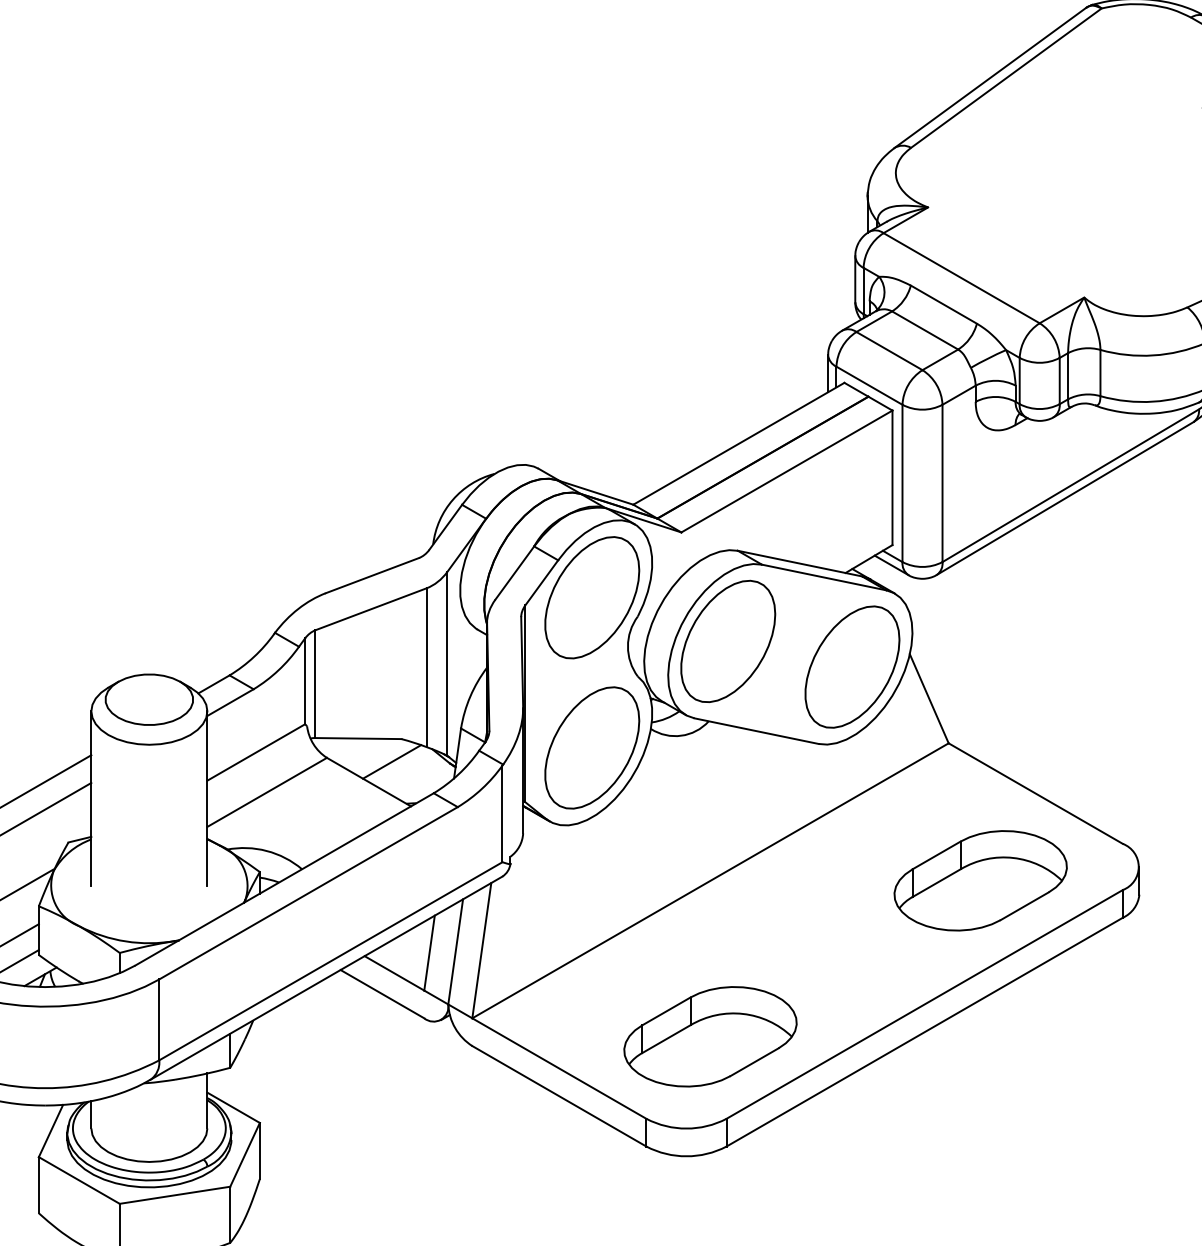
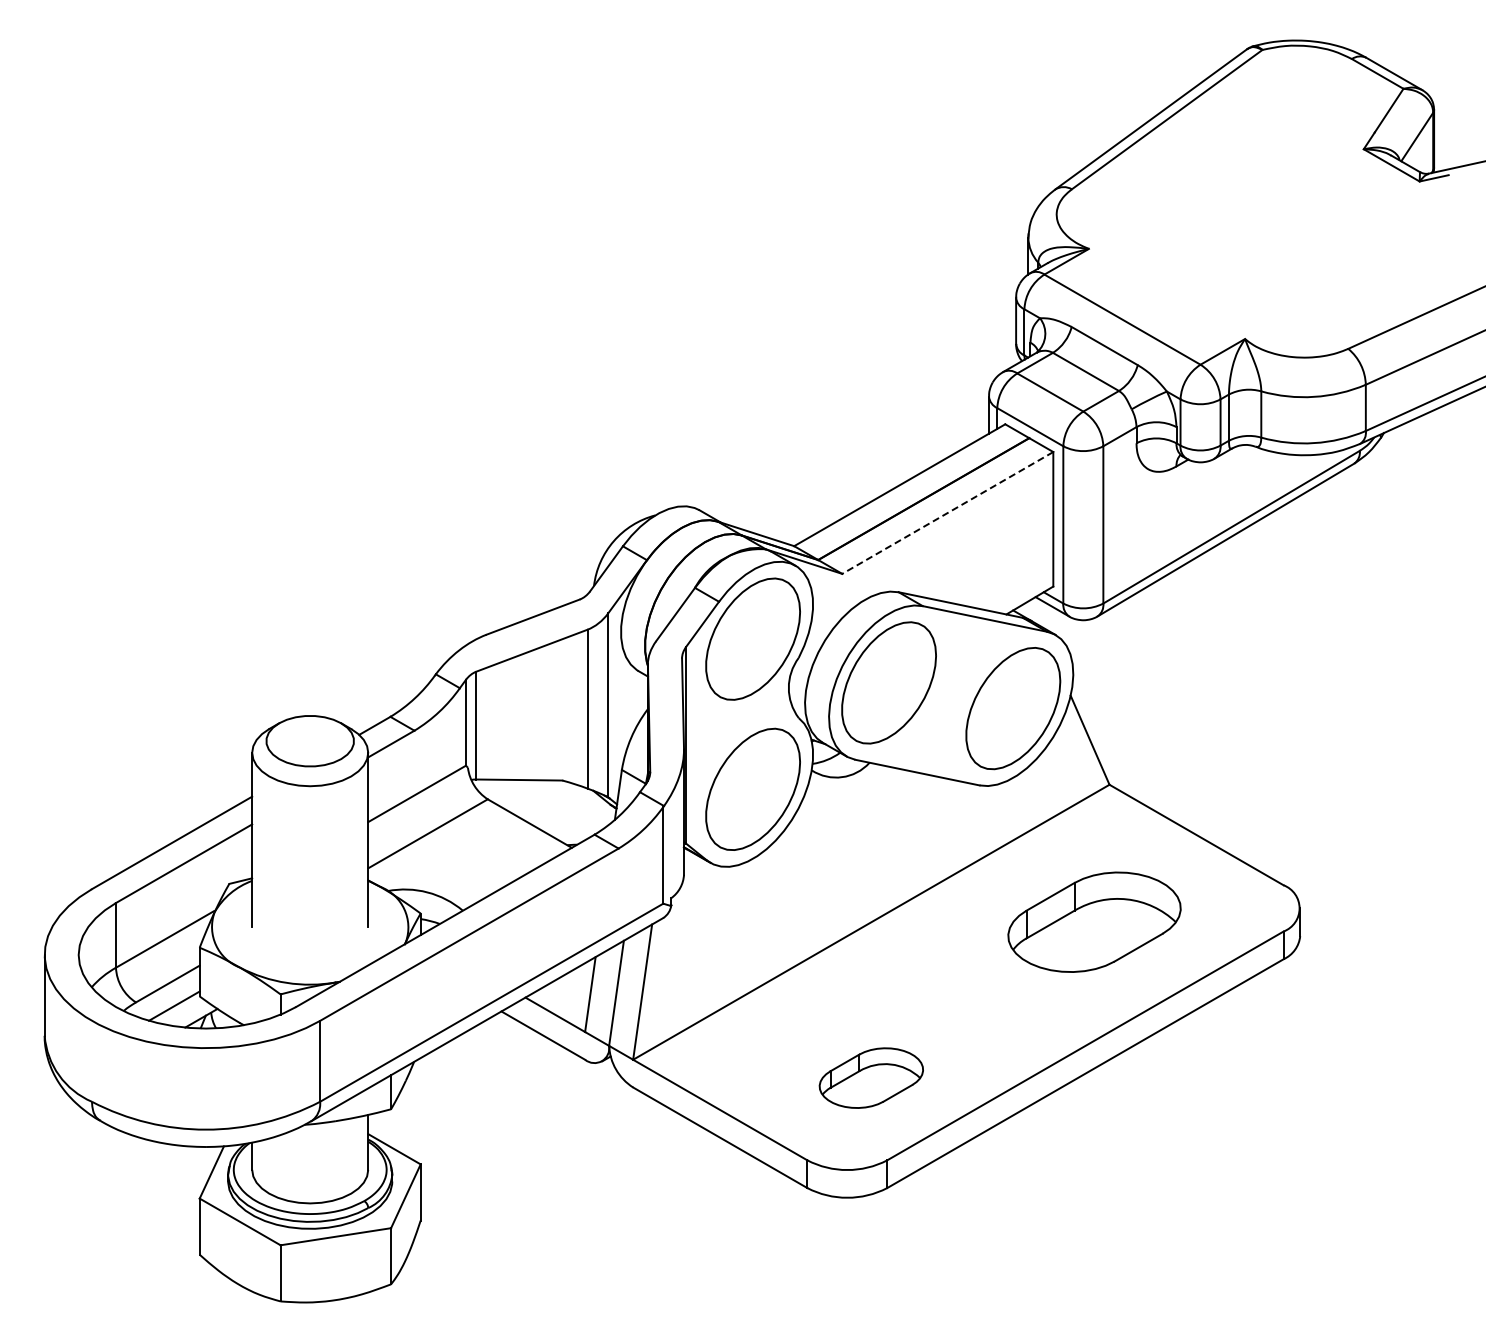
line: (786, 471) -> (947, 512), solid -> dashed
line: (391, 762) -> (552, 803), removed
part: (980, 880) -> (1094, 921), moved
part: (710, 1036) -> (871, 1077), size x0.6

